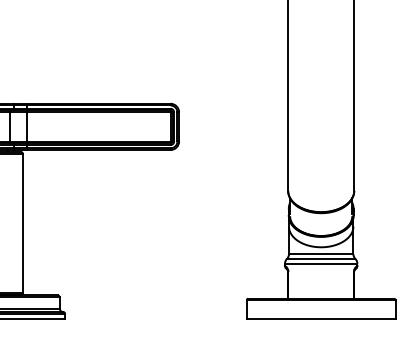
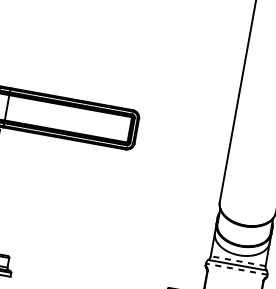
line: (320, 254) -> (237, 261), solid -> dashed
line: (320, 263) -> (236, 269), solid -> dashed

